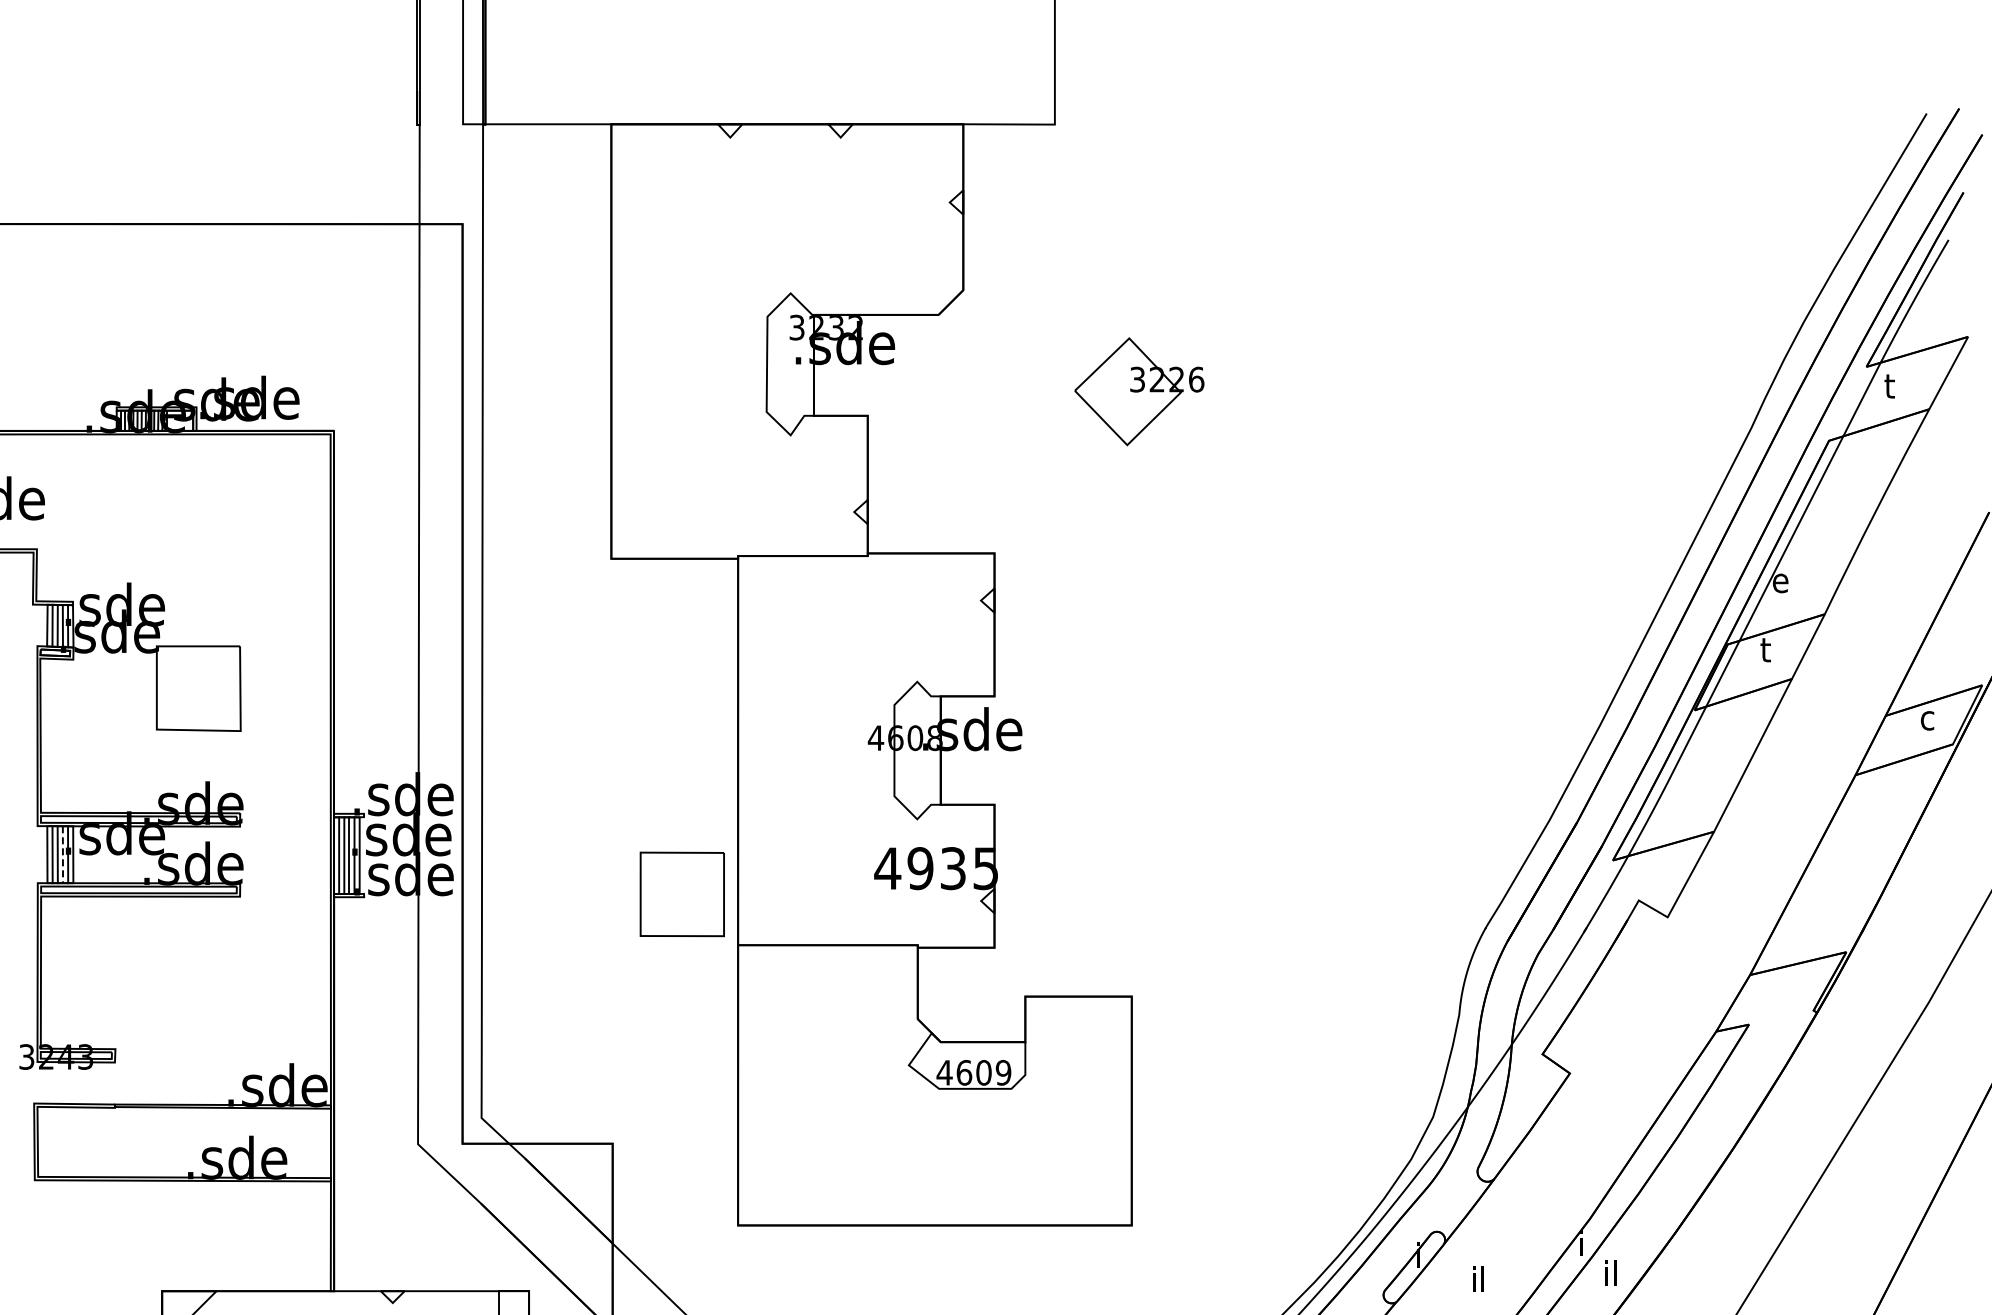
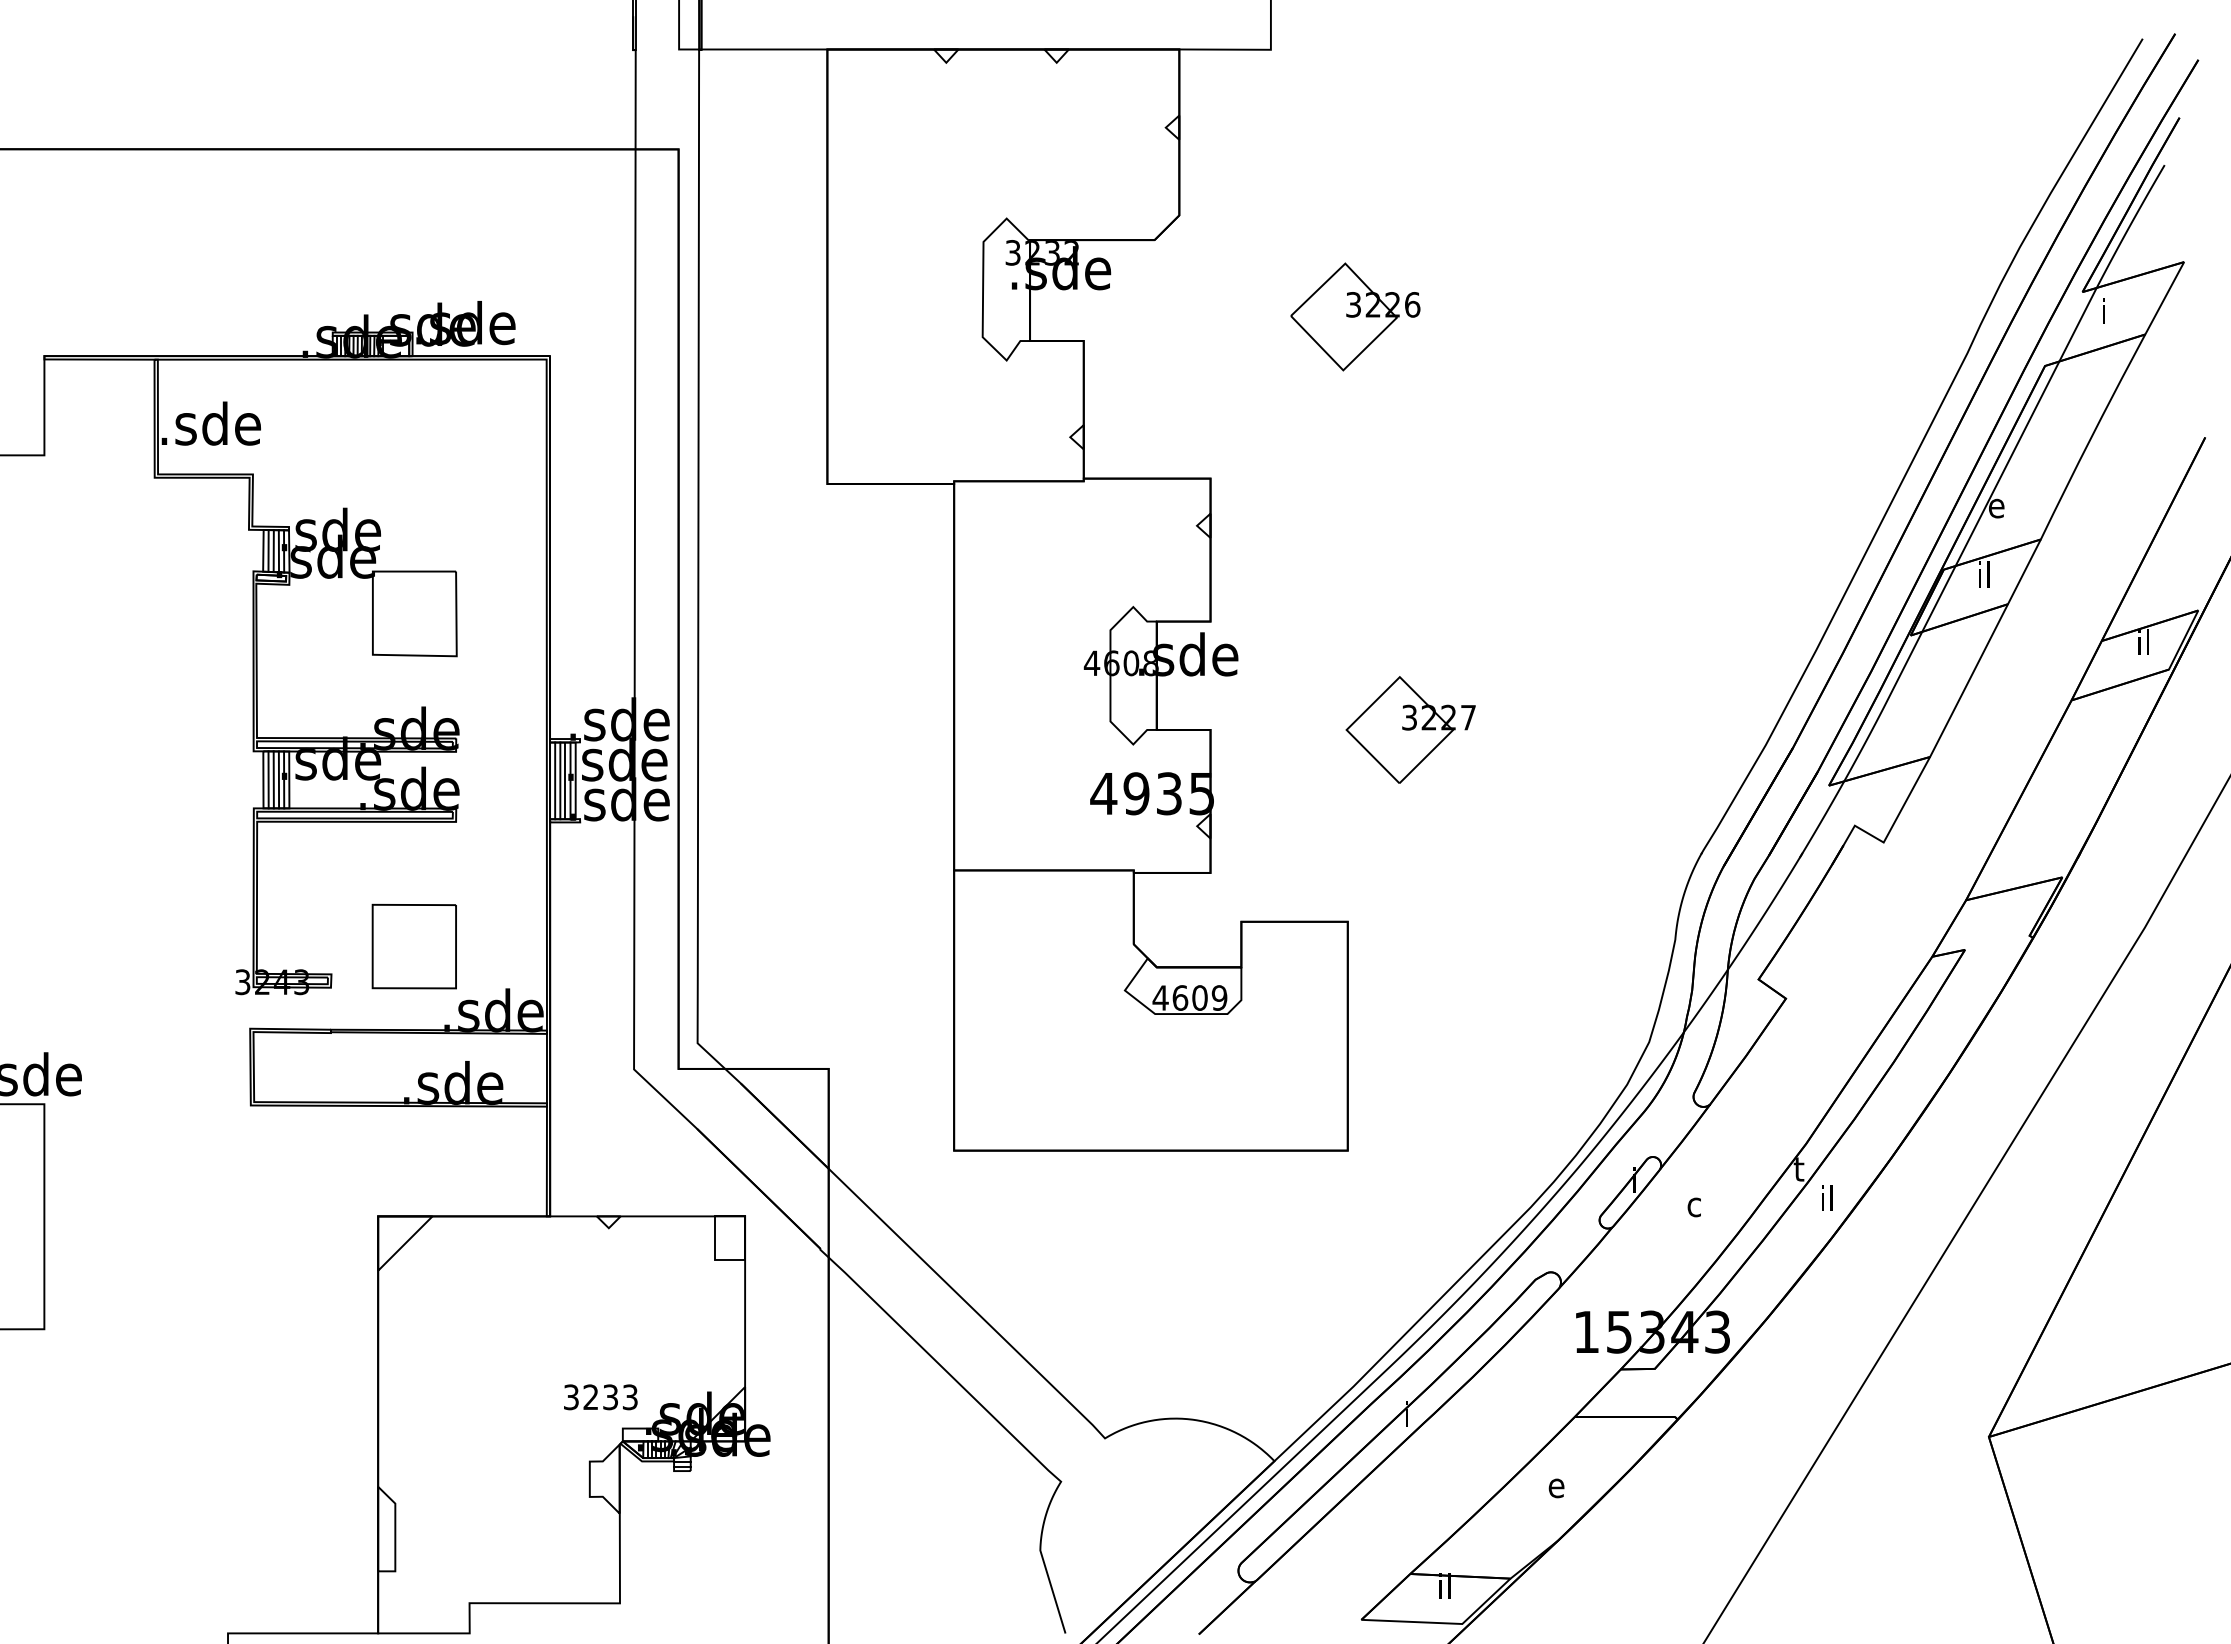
text: (1889, 385) -> (2105, 310), t -> i
text: (1766, 649) -> (1982, 574), t -> il
text: (1927, 717) -> (2143, 642), c -> il
part: (1194, 804) -> (1410, 729), added
line: (62, 855) -> (278, 780), dashed -> solid
part: (681, 894) -> (413, 946), moved
text: (1582, 1243) -> (1798, 1168), i -> t
text: (1477, 1279) -> (1693, 1204), il -> c

